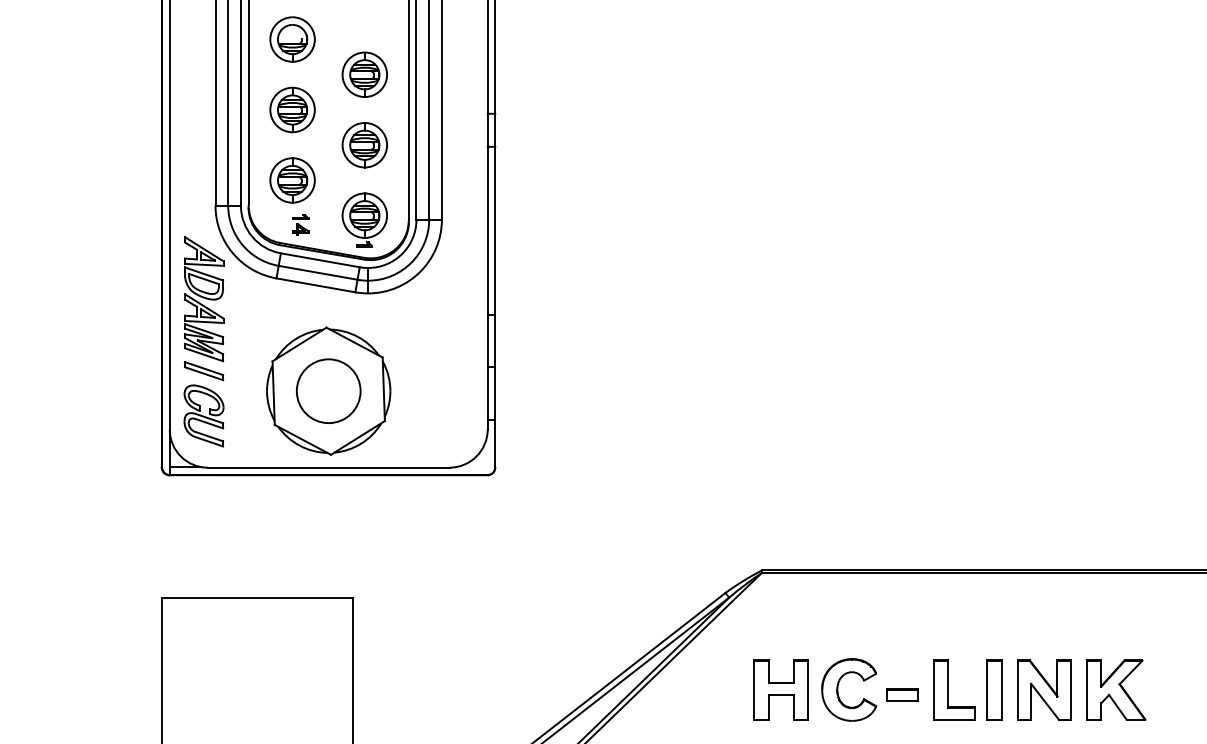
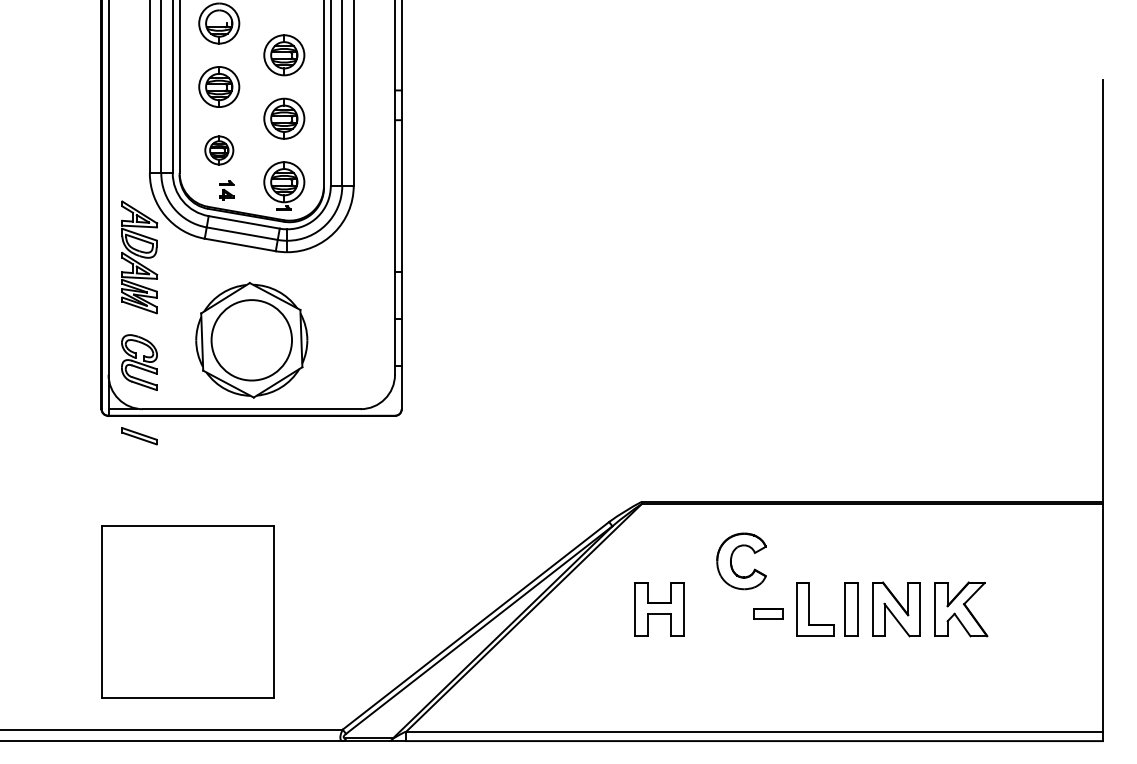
part: (292, 180) -> (219, 150), size x0.7
part: (204, 371) -> (139, 436), moved
circle: (328, 391) -> (251, 340), size x1.4
part: (839, 693) -> (732, 564), moved

